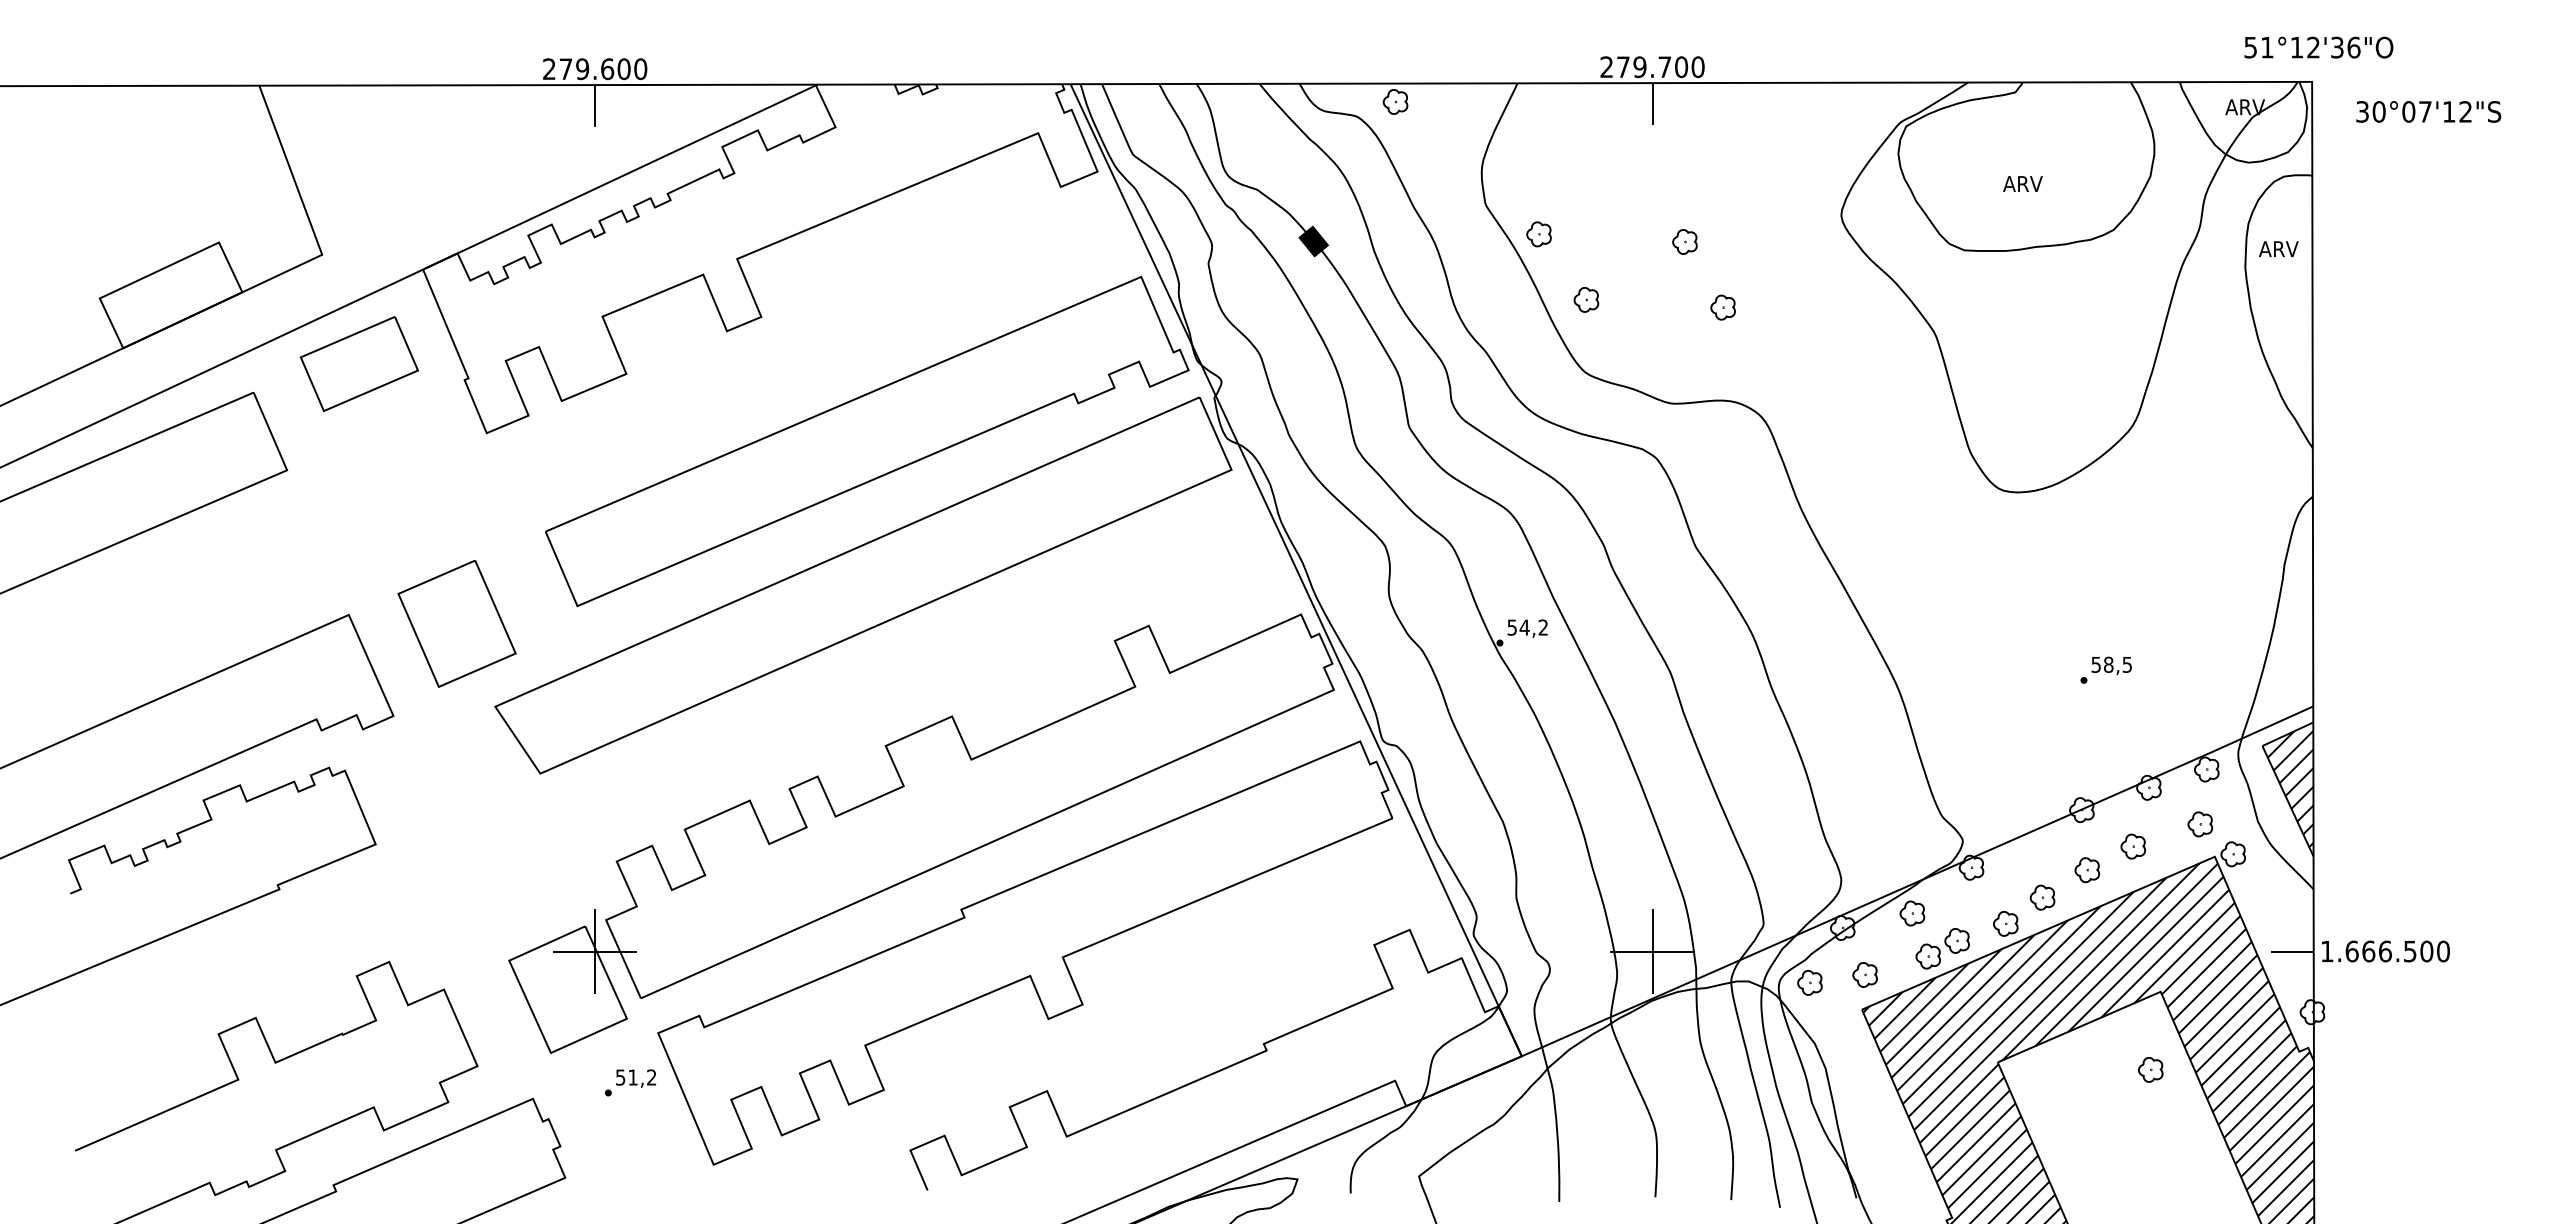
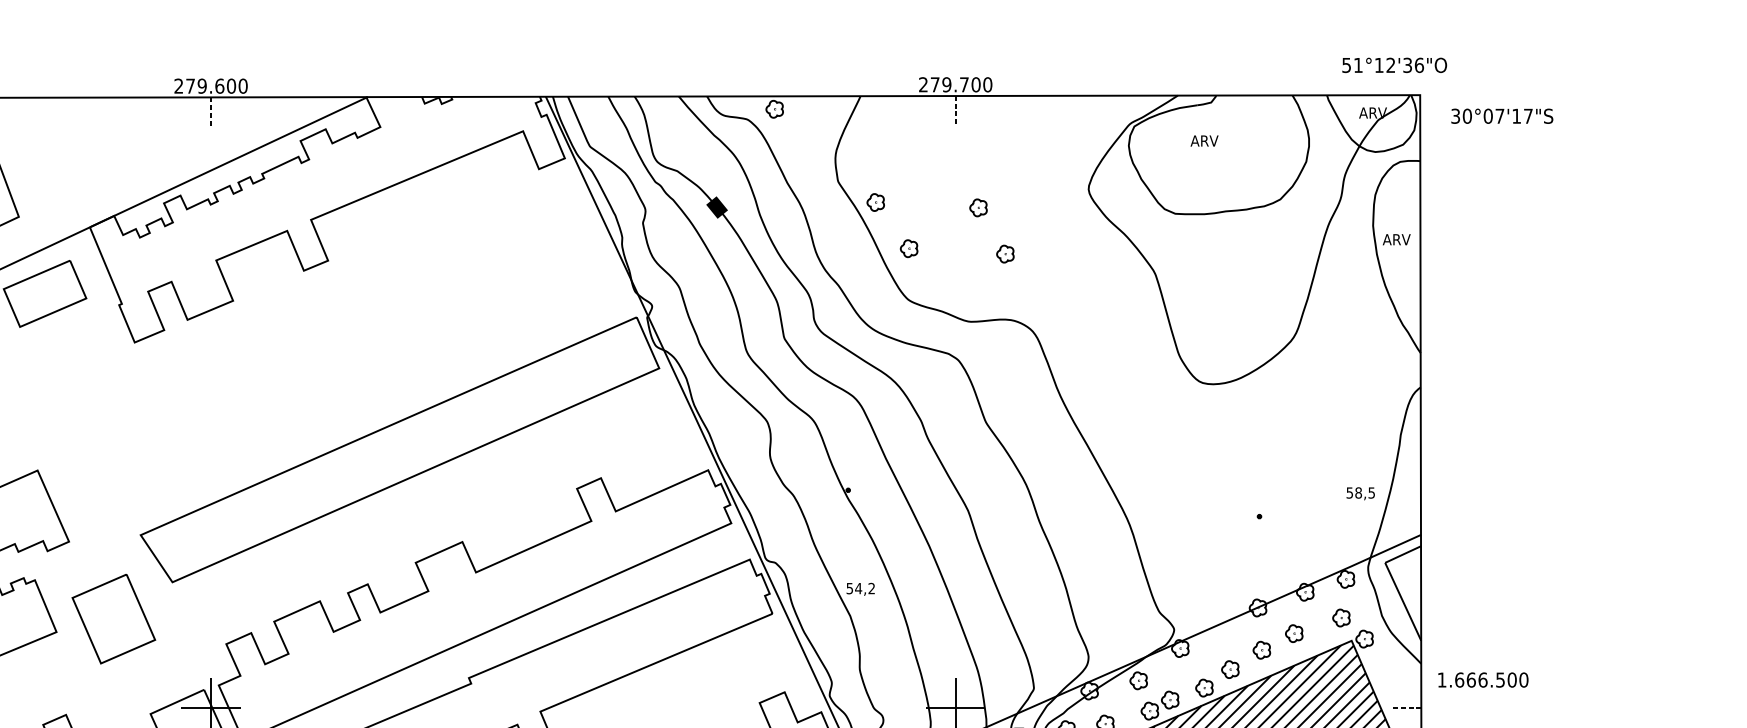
text: (2318, 47) -> (1394, 65), moved
line: (1652, 104) -> (955, 111), solid -> dashed
line: (595, 106) -> (211, 112), solid -> dashed
text: (2465, 111) -> (1528, 116), 30°07'12"S -> 30°07'17"S
text: (2022, 183) -> (1204, 140), moved
text: (2278, 248) -> (1396, 239), moved
part: (867, 441) -> (402, 348), removed
part: (456, 623) -> (113, 618), moved
text: (1527, 628) -> (860, 589), moved
text: (2111, 665) -> (1360, 493), moved
hatch: (2290, 788) -> (1404, 592), removed
line: (2292, 951) -> (1406, 707), solid -> dashed
text: (2385, 951) -> (1483, 680), moved

